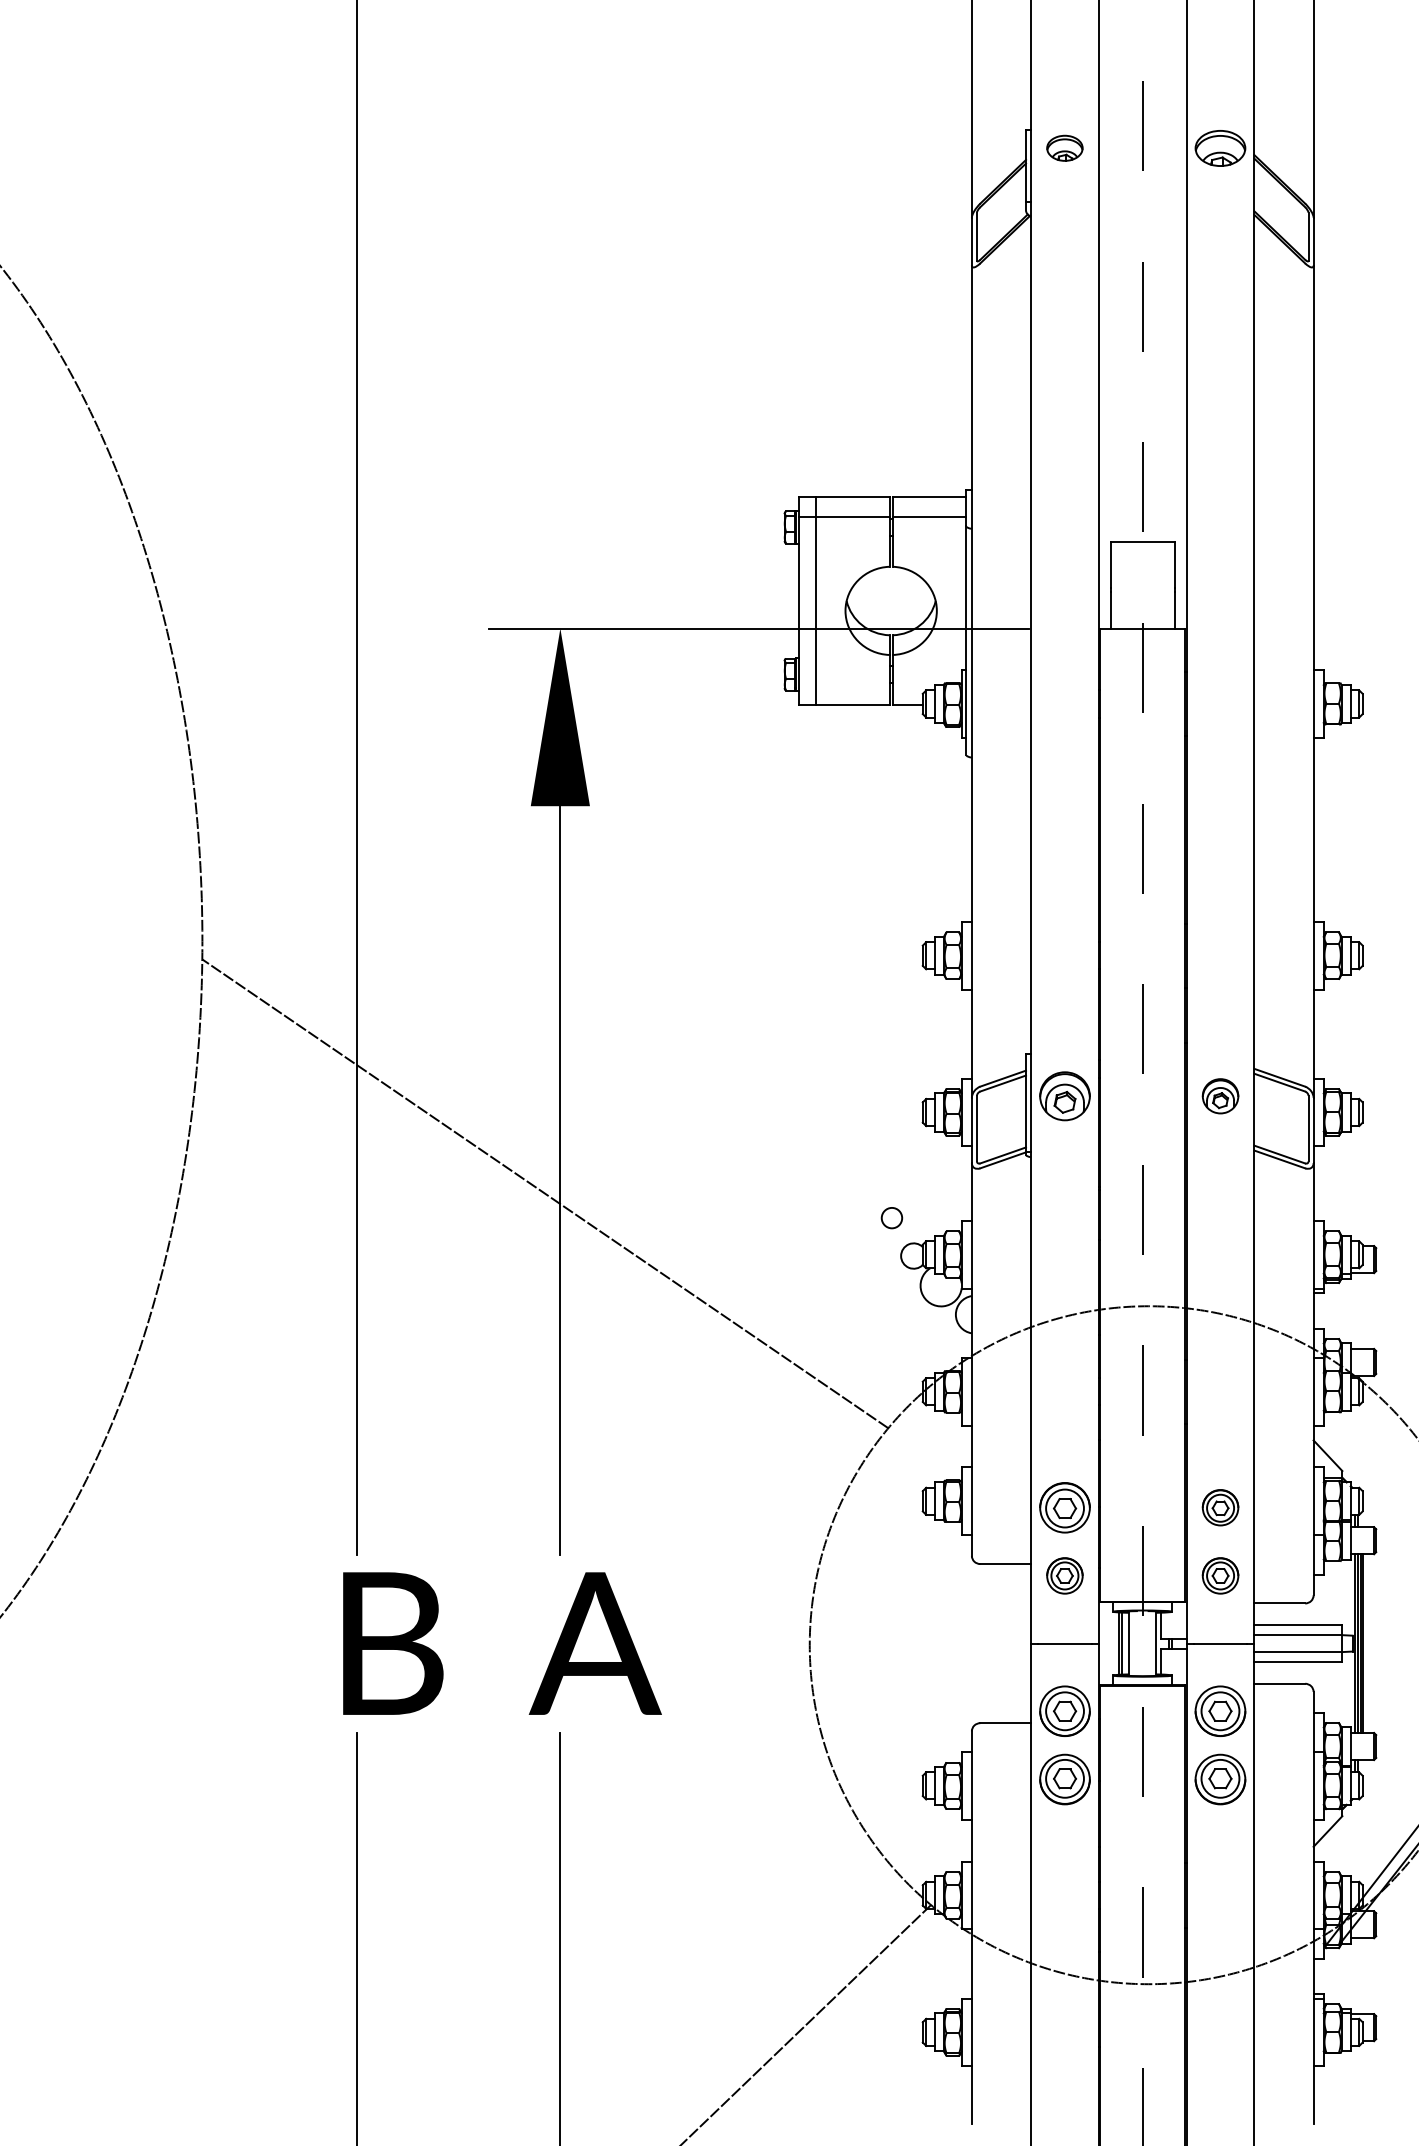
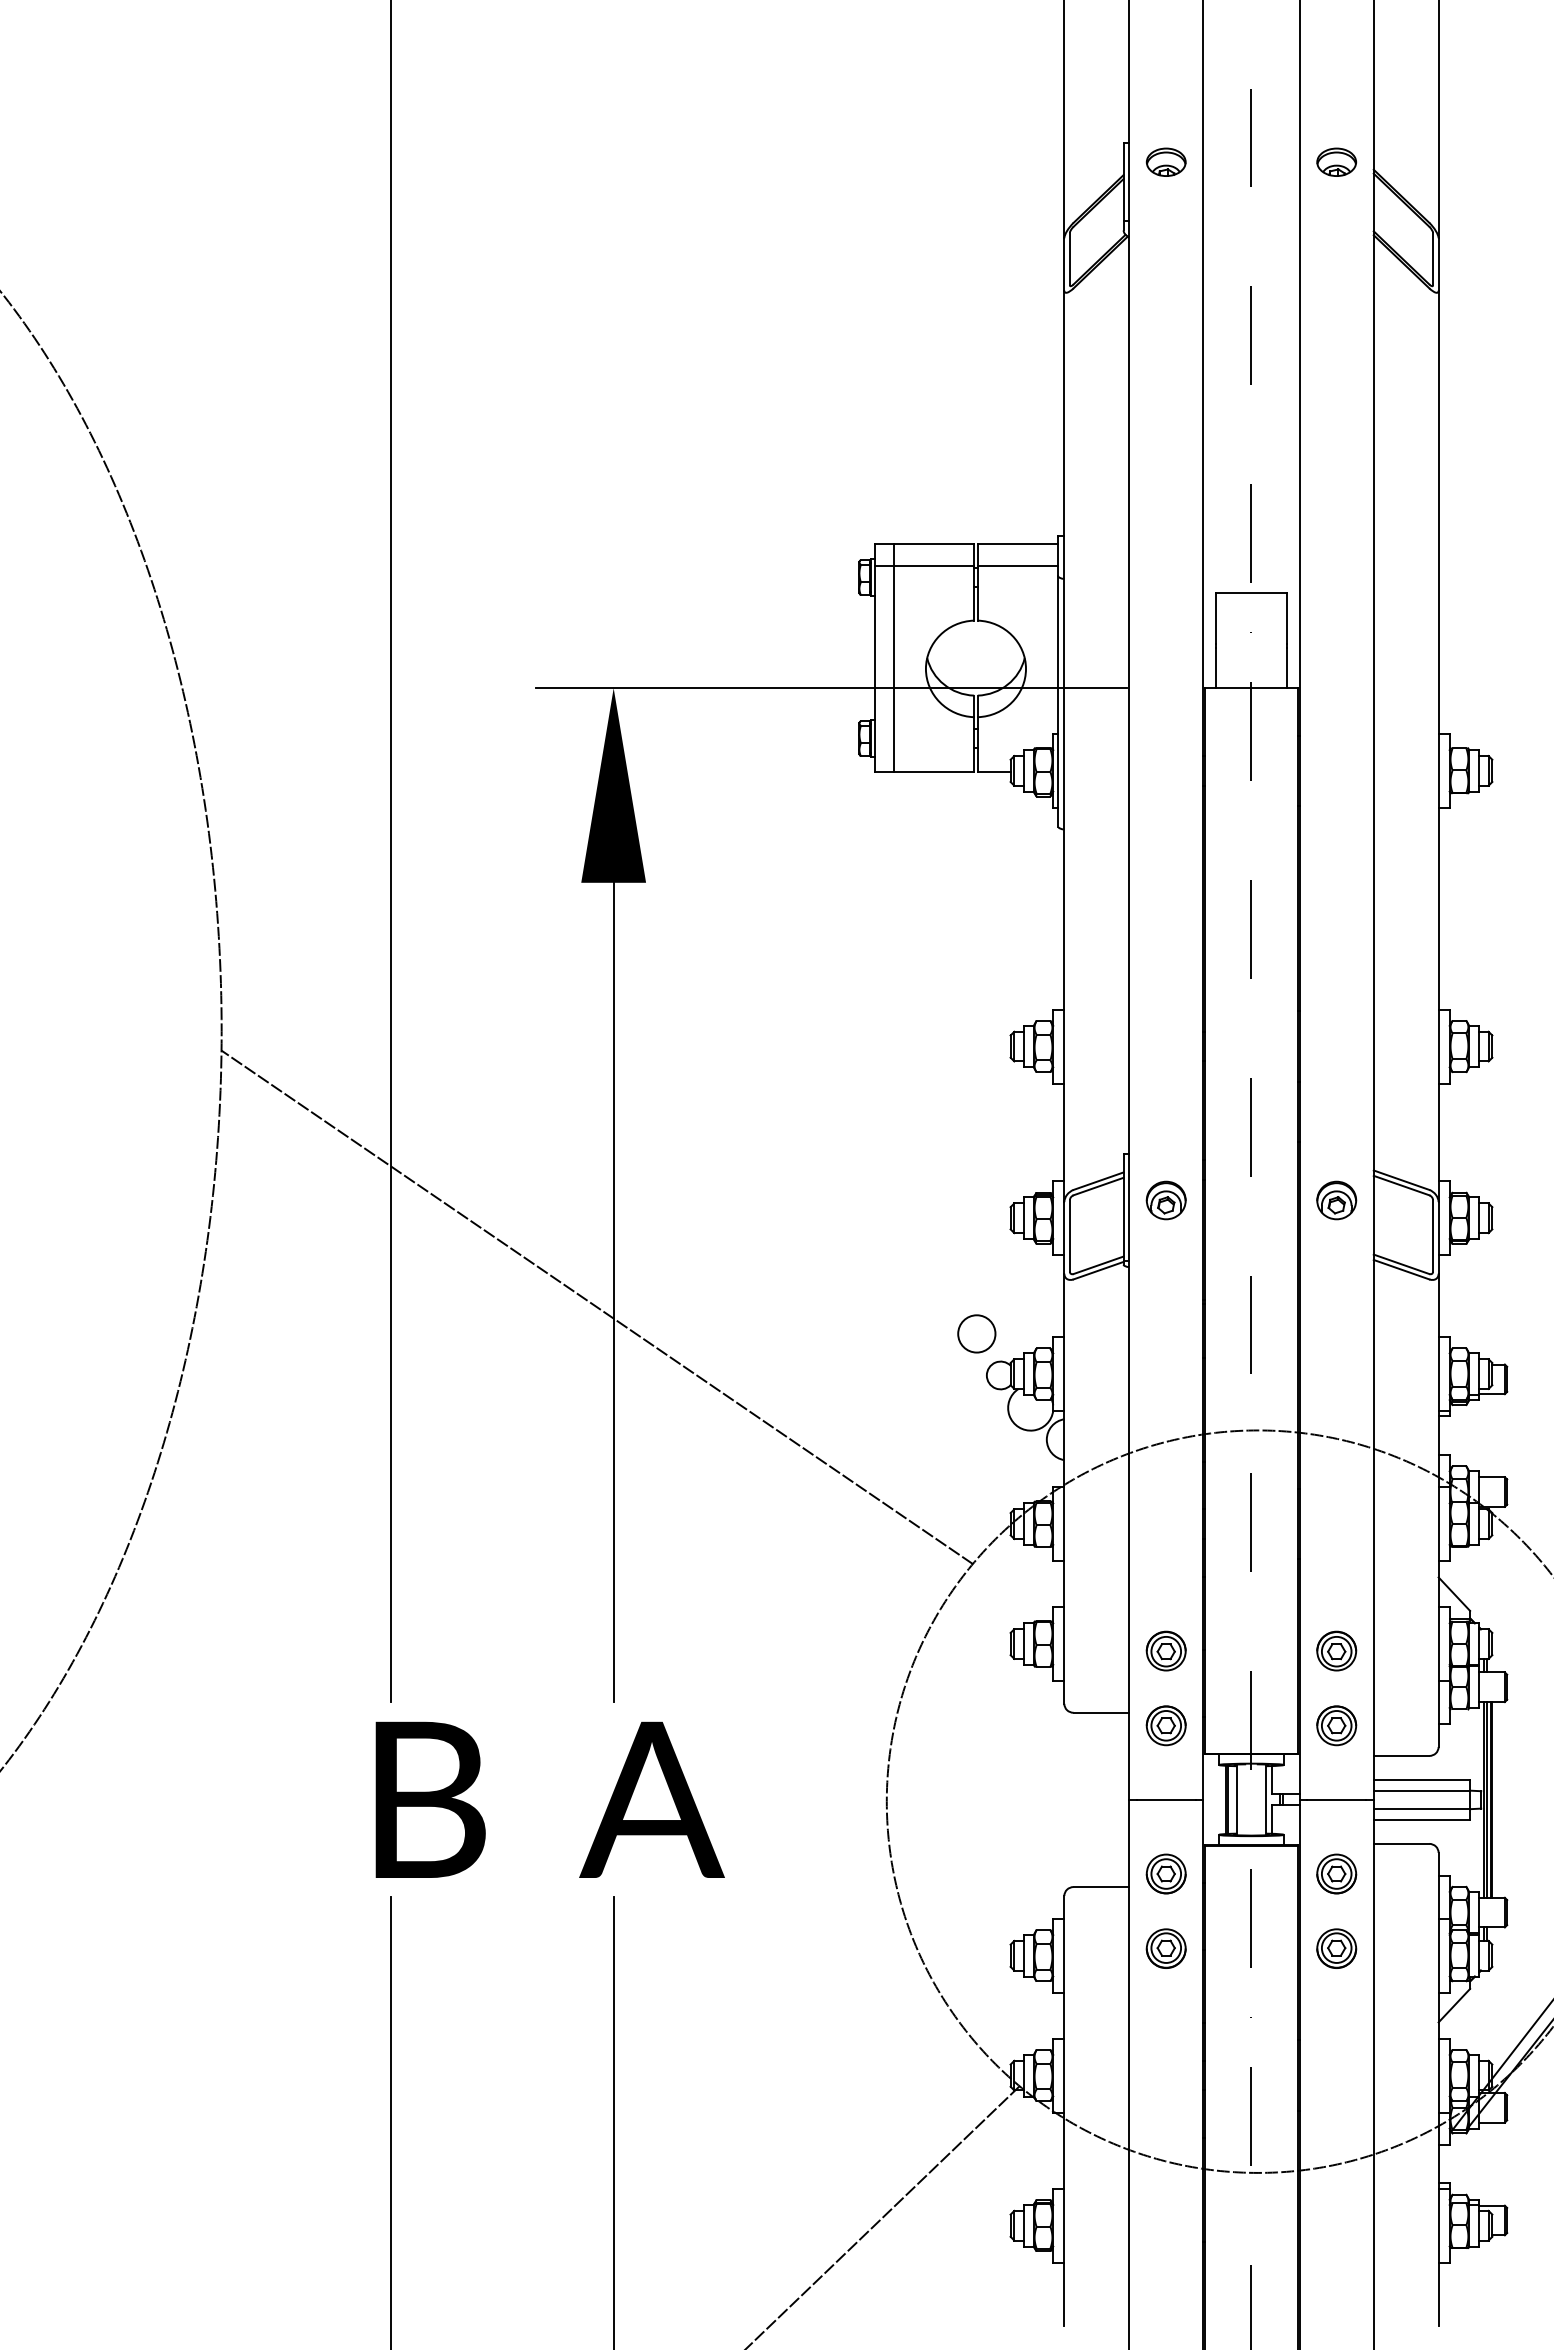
part: (1220, 147) -> (1336, 161), size x0.71
part: (1064, 1096) -> (1165, 1200), size x0.71
circle: (891, 1217) -> (976, 1333), size x1.67
part: (1064, 1507) -> (1165, 1650), size x0.71
part: (1064, 1710) -> (1165, 1873), size x0.71
part: (1220, 1710) -> (1336, 1873), size x0.71
part: (1064, 1779) -> (1165, 1948), size x0.71
part: (1220, 1779) -> (1336, 1948), size x0.71

